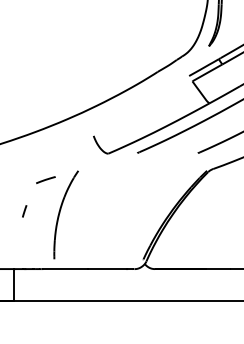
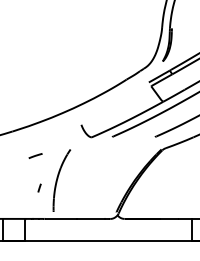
line: (45, 179) -> (35, 155), moved
curve: (24, 210) -> (39, 187), moved

